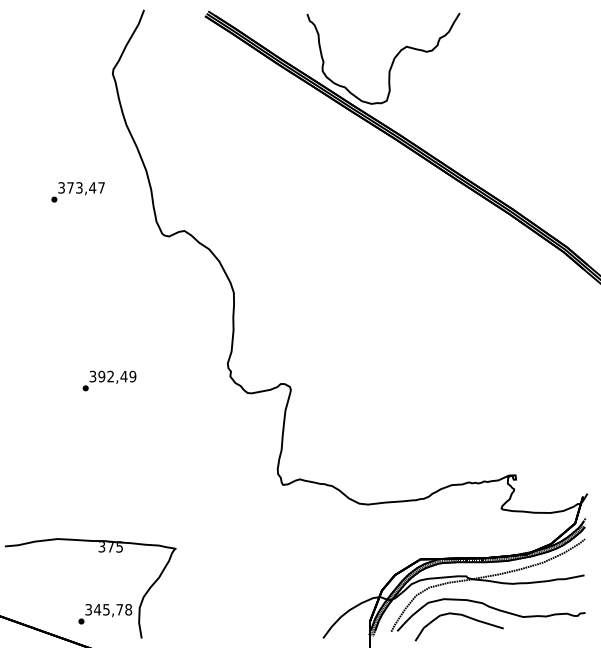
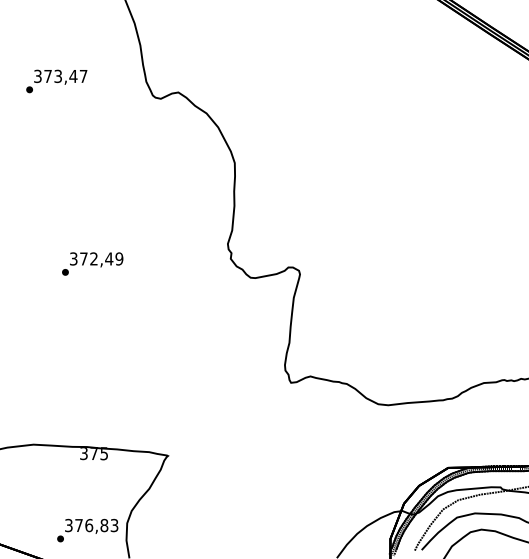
text: (77, 192) -> (56, 81), moved
text: (101, 376) -> (83, 258), 392,49 -> 372,49
text: (113, 609) -> (97, 525), 345,78 -> 376,83

